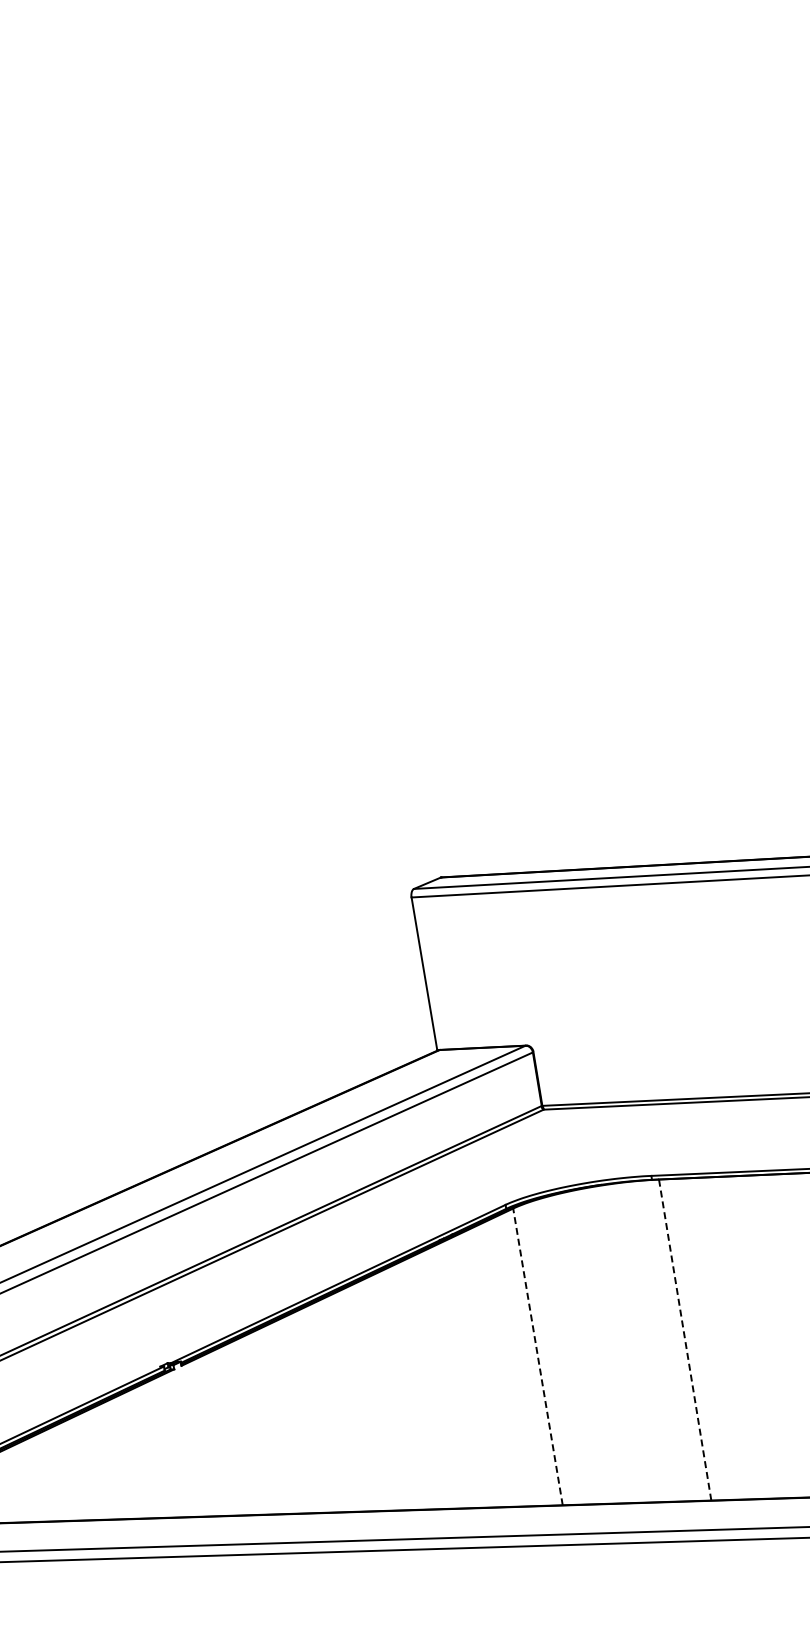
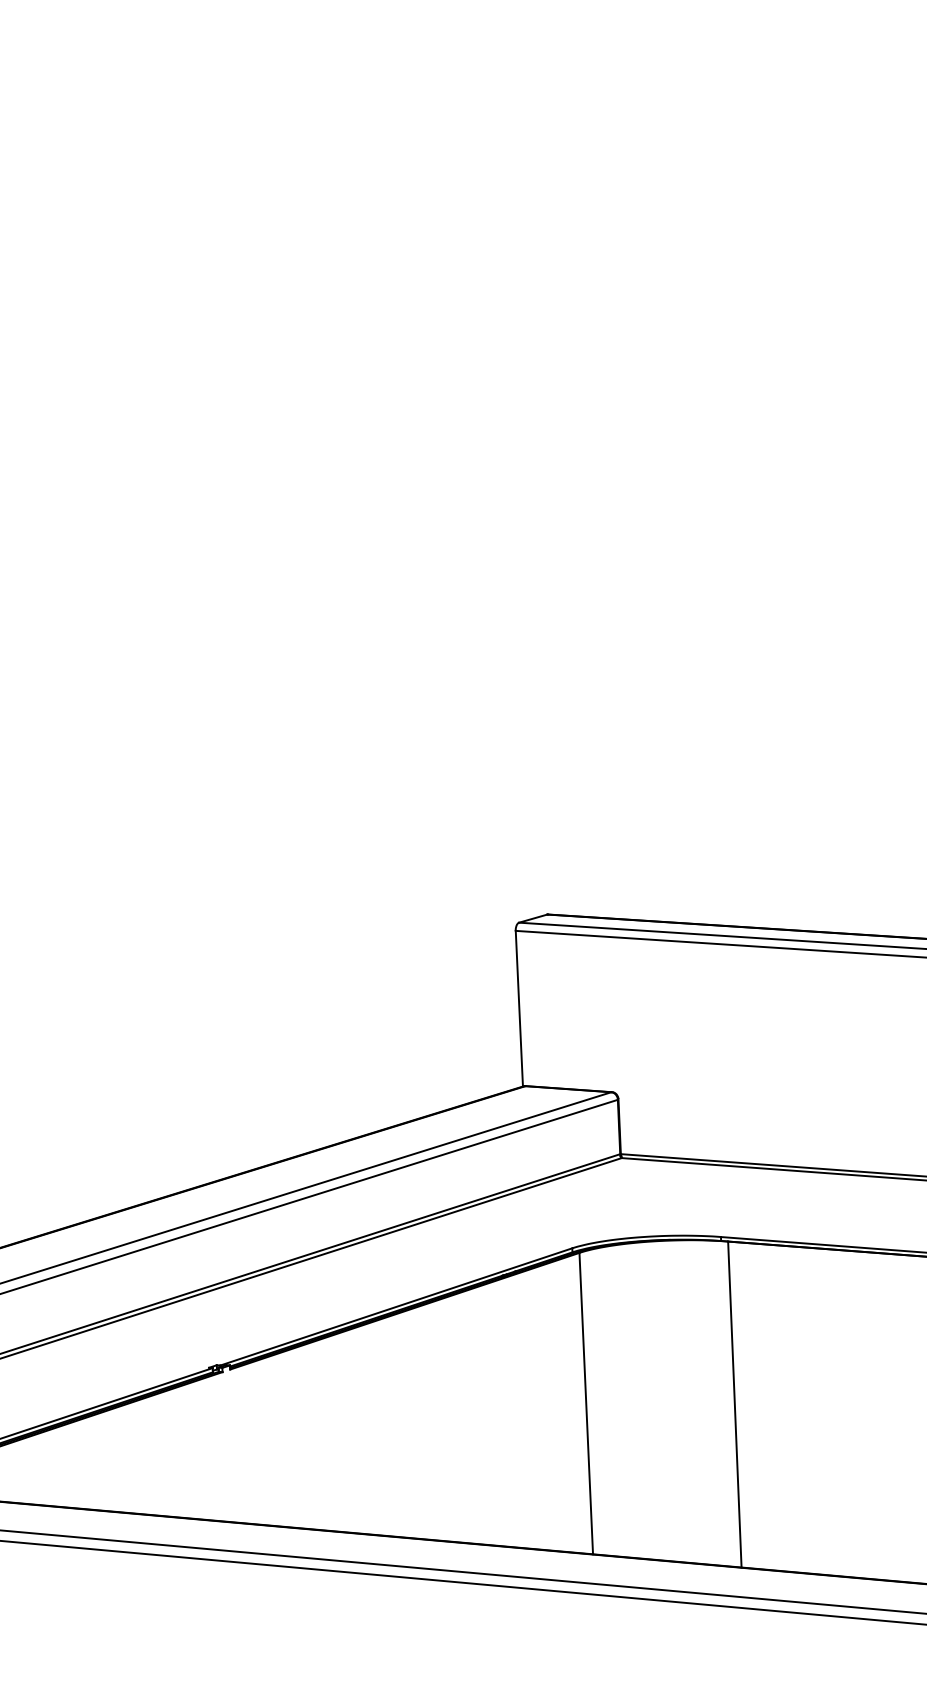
line: (684, 1340) -> (734, 1404), dashed -> solid
line: (538, 1356) -> (586, 1403), dashed -> solid

